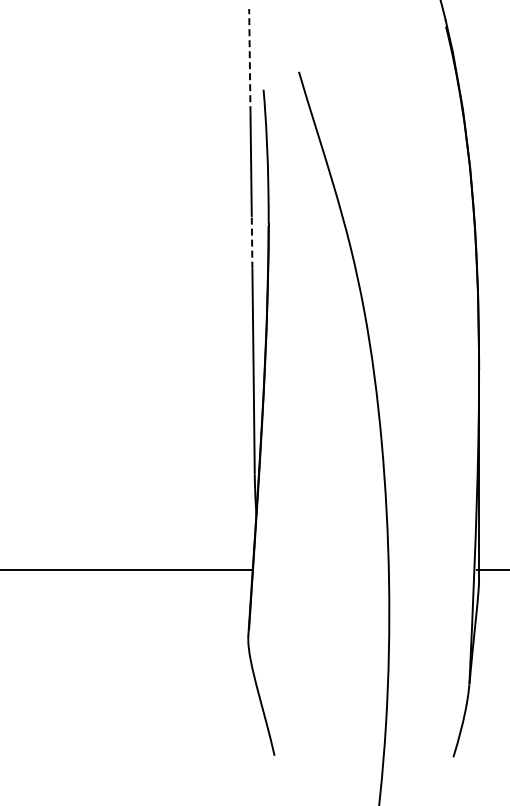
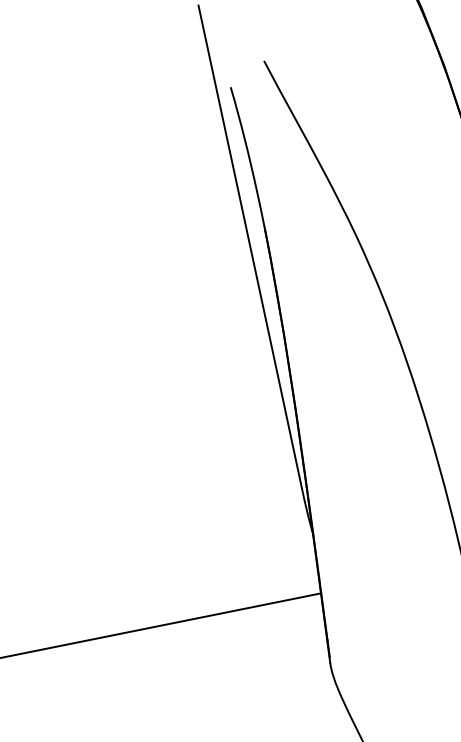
line: (249, 60) -> (209, 59), dashed -> solid
line: (252, 242) -> (251, 249), dashed -> solid

